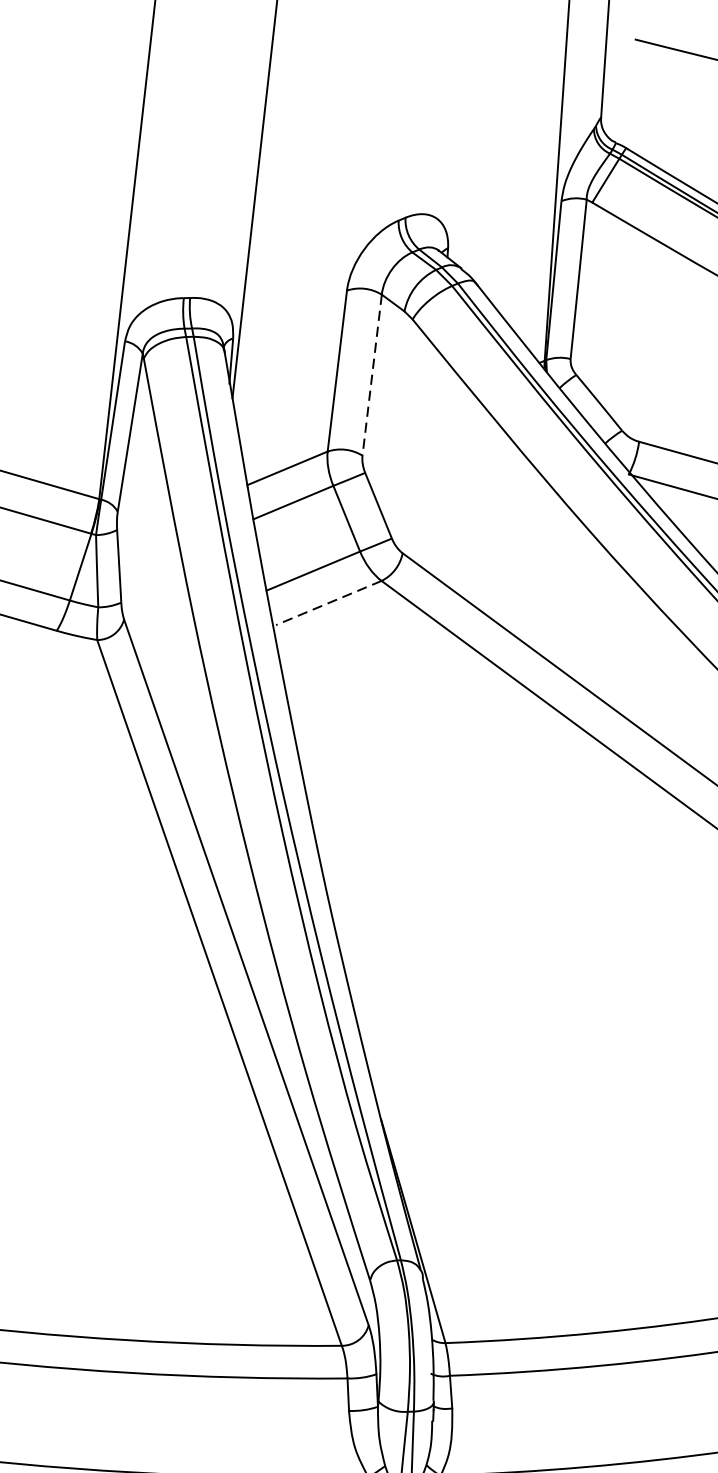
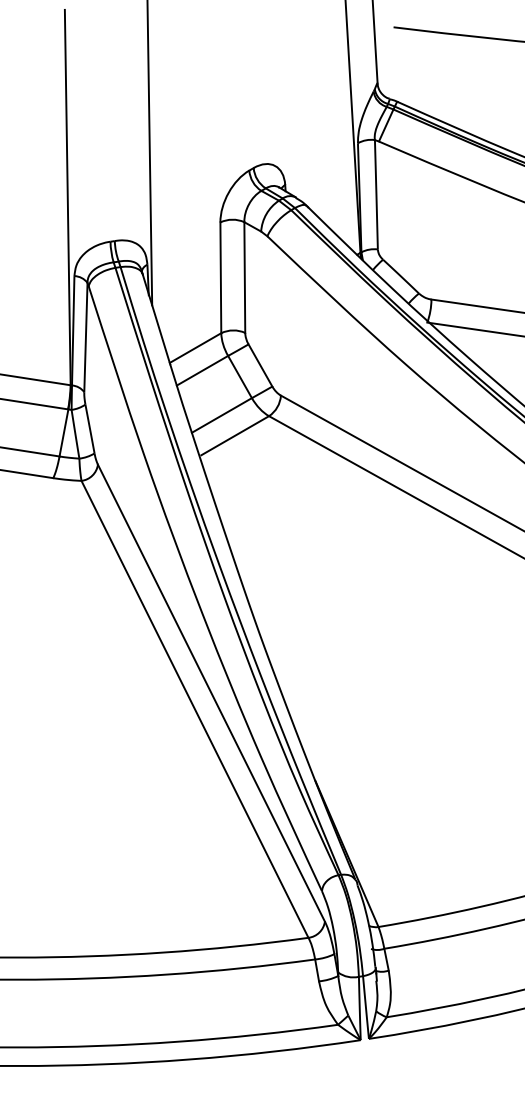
line: (371, 376) -> (244, 278), dashed -> solid
line: (327, 602) -> (234, 435), dashed -> solid

